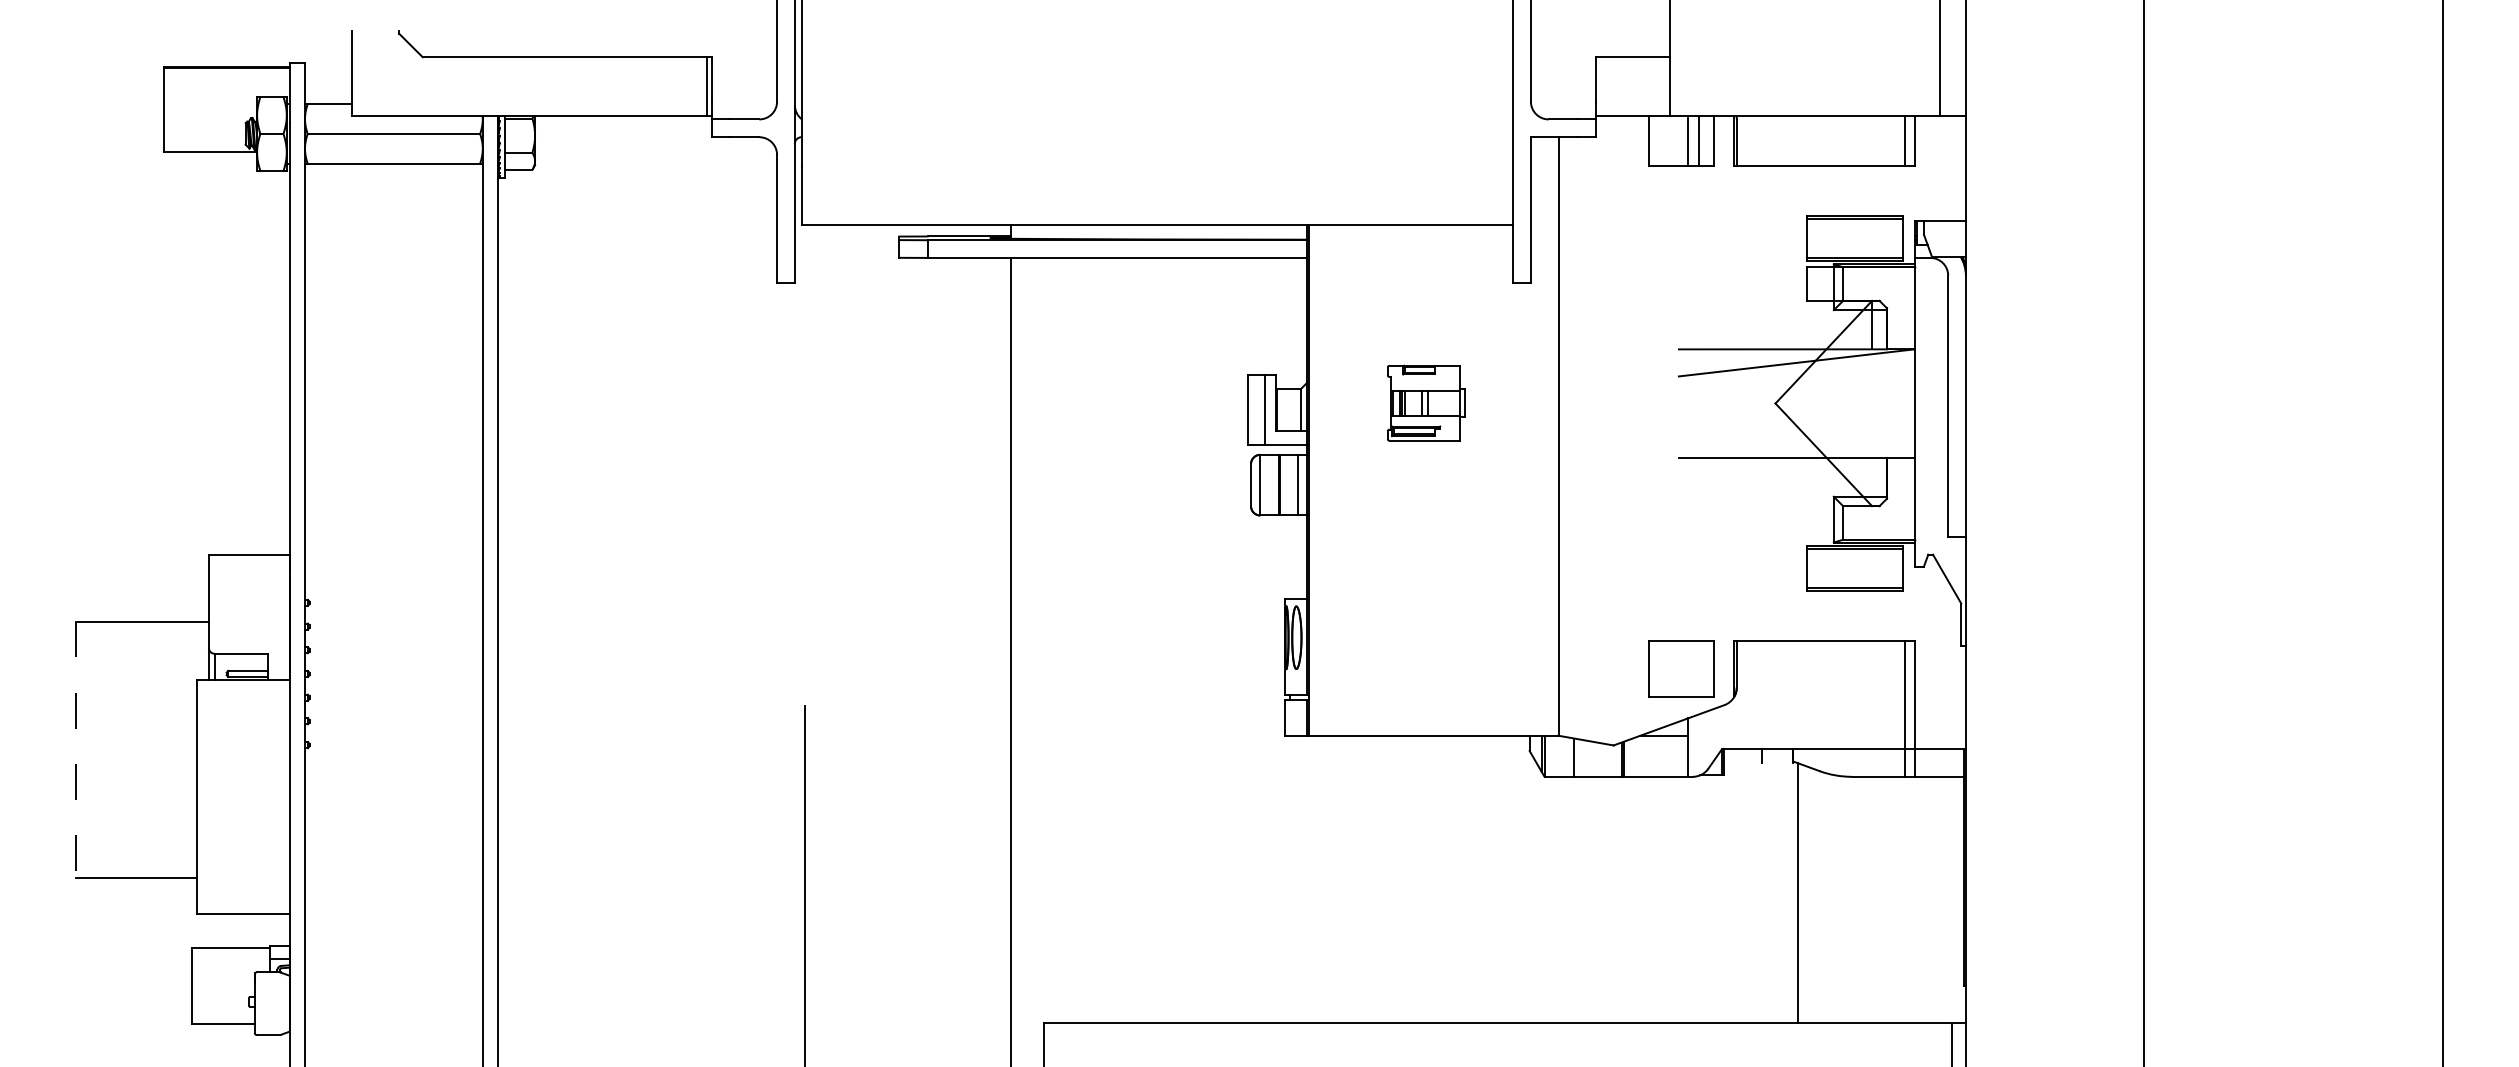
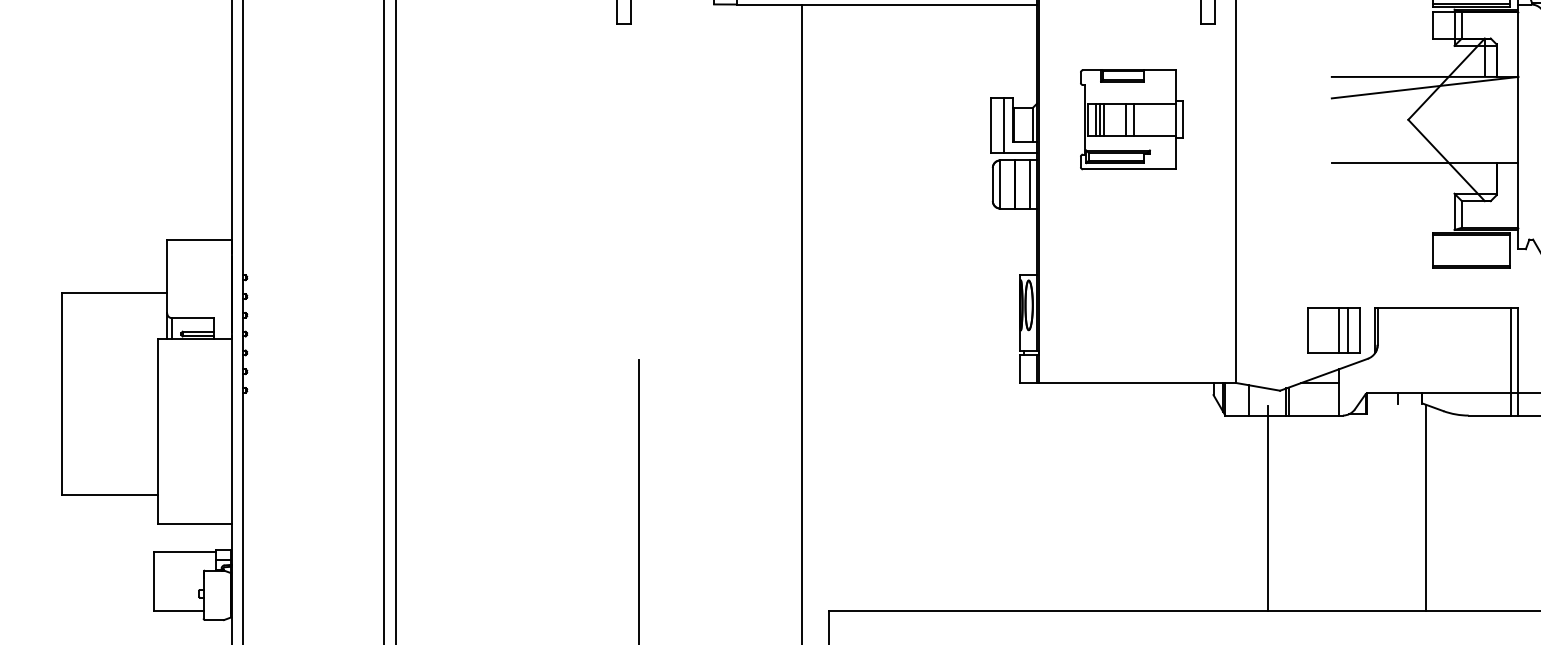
part: (1426, 402) -> (1131, 119), size x1.67
line: (1688, 669) -> (1339, 330), added
line: (1699, 669) -> (1348, 330), added
line: (75, 749) -> (61, 393), dashed -> solid
line: (1598, 893) -> (1268, 508), added

